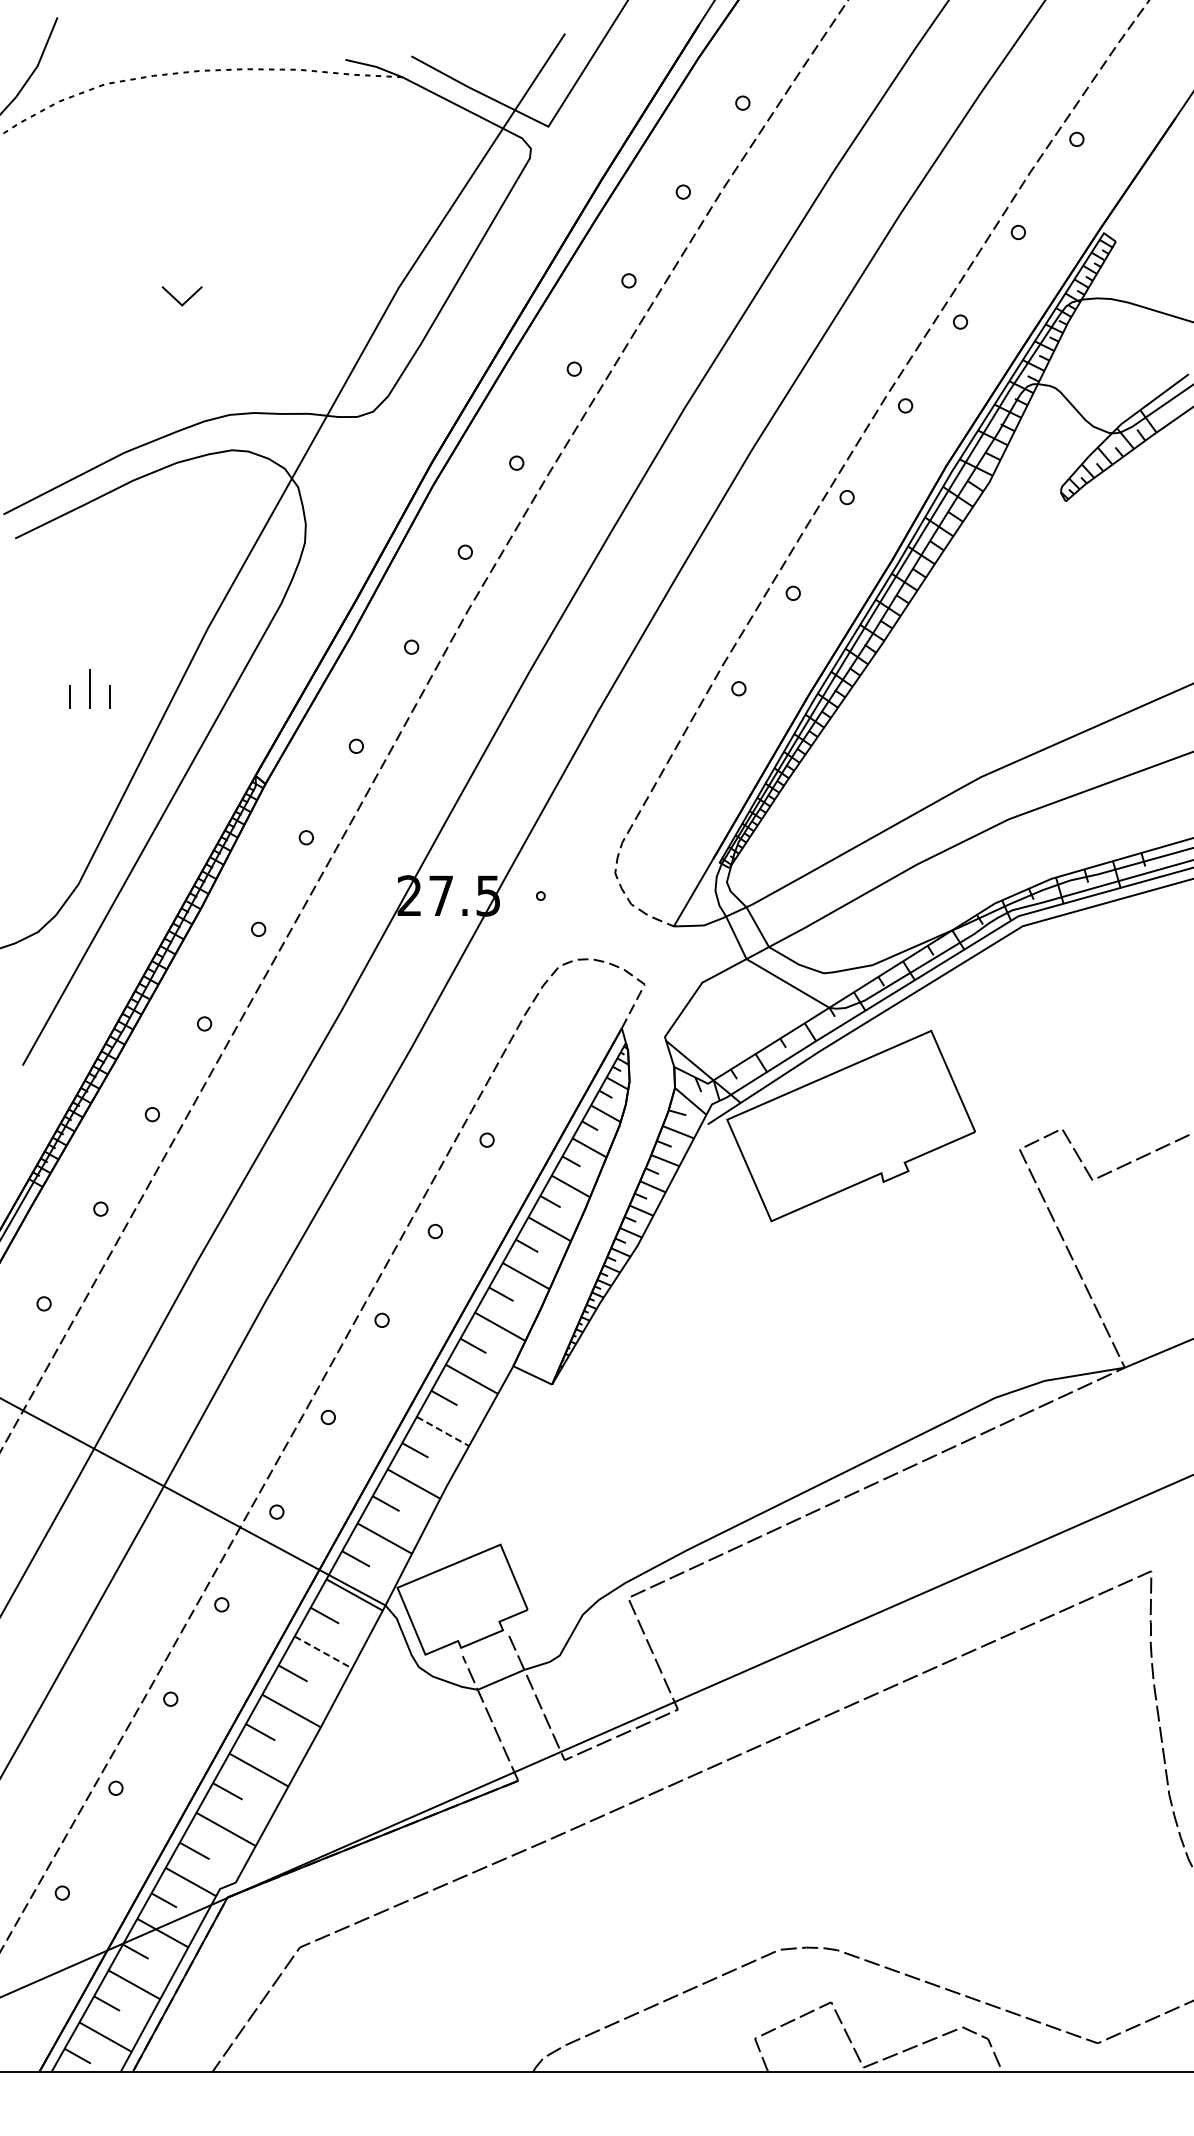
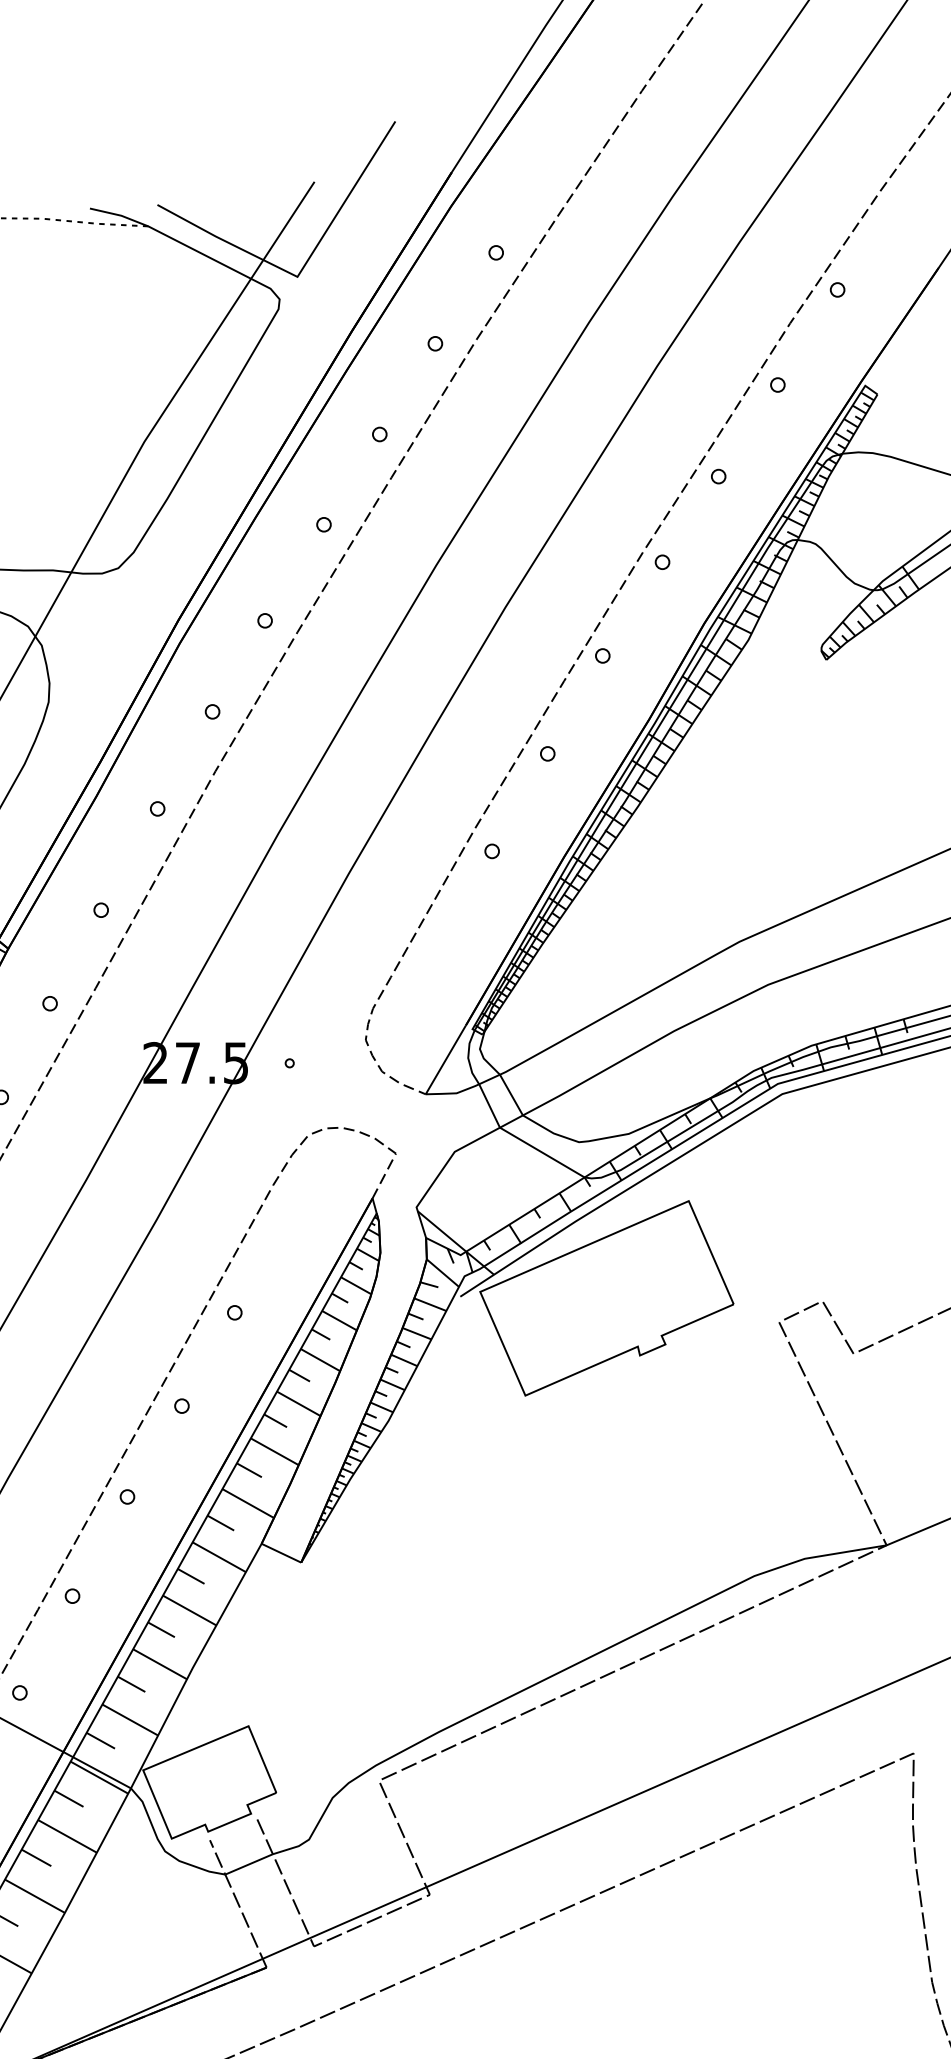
line: (443, 1431) -> (190, 1610), dashed -> solid
line: (323, 1652) -> (67, 1836), dashed -> solid

